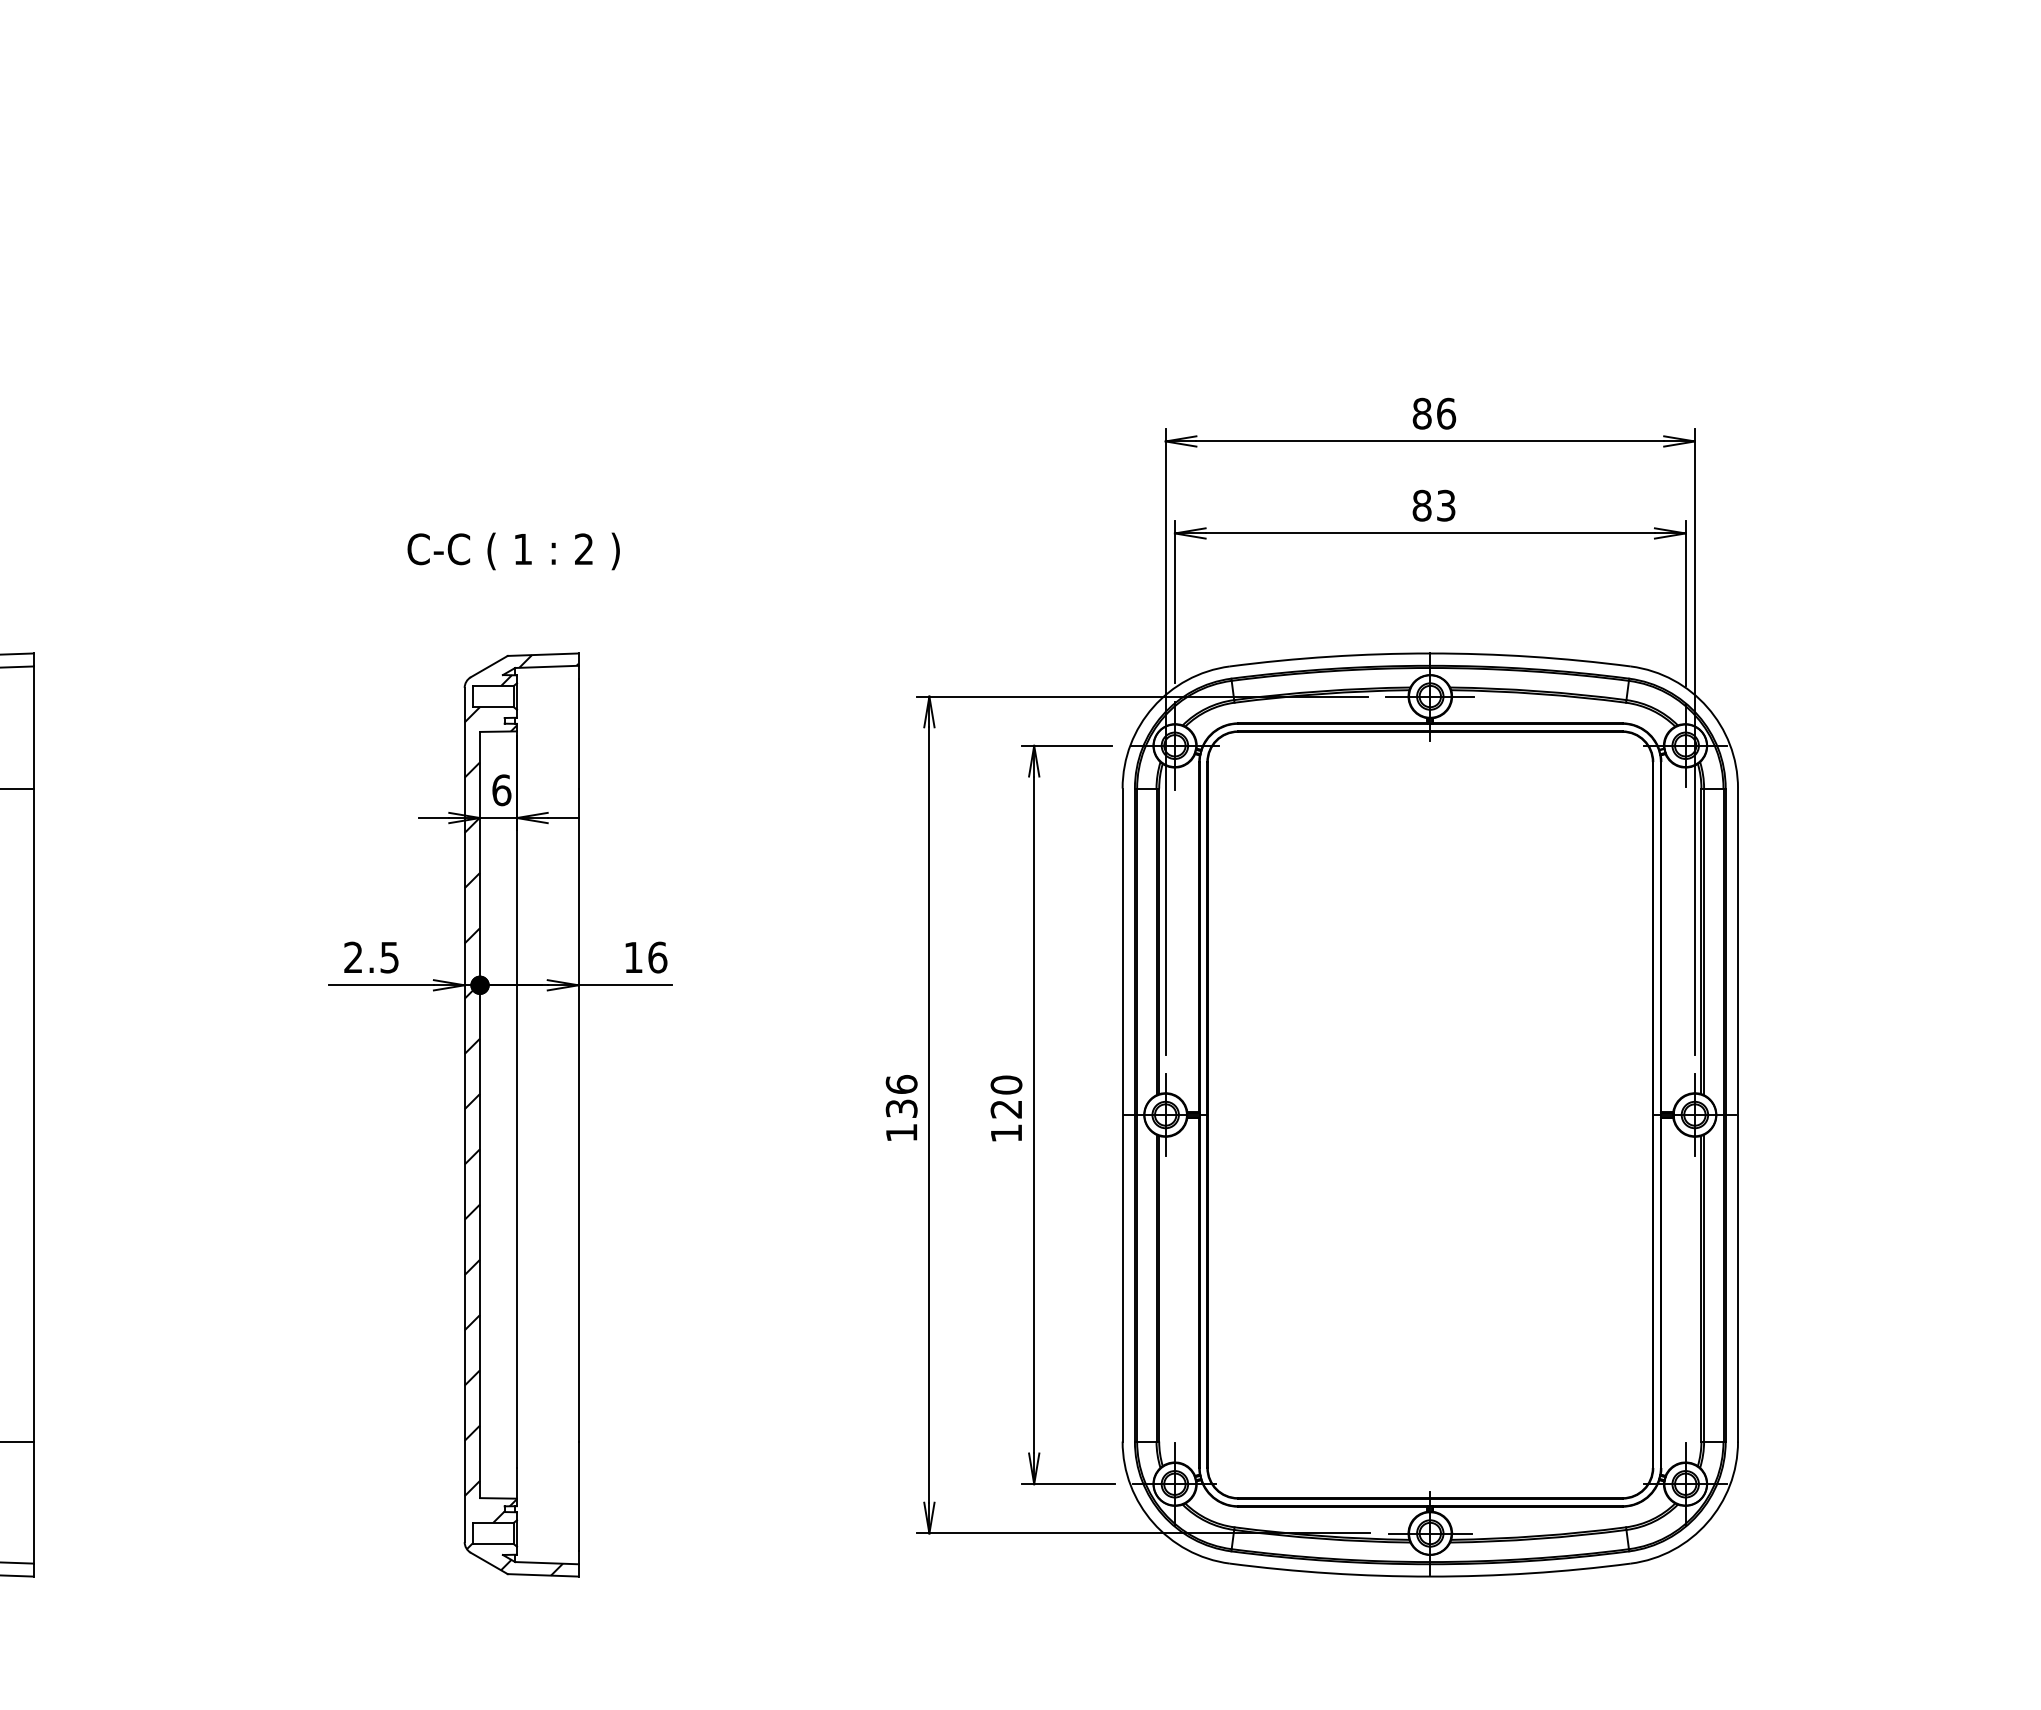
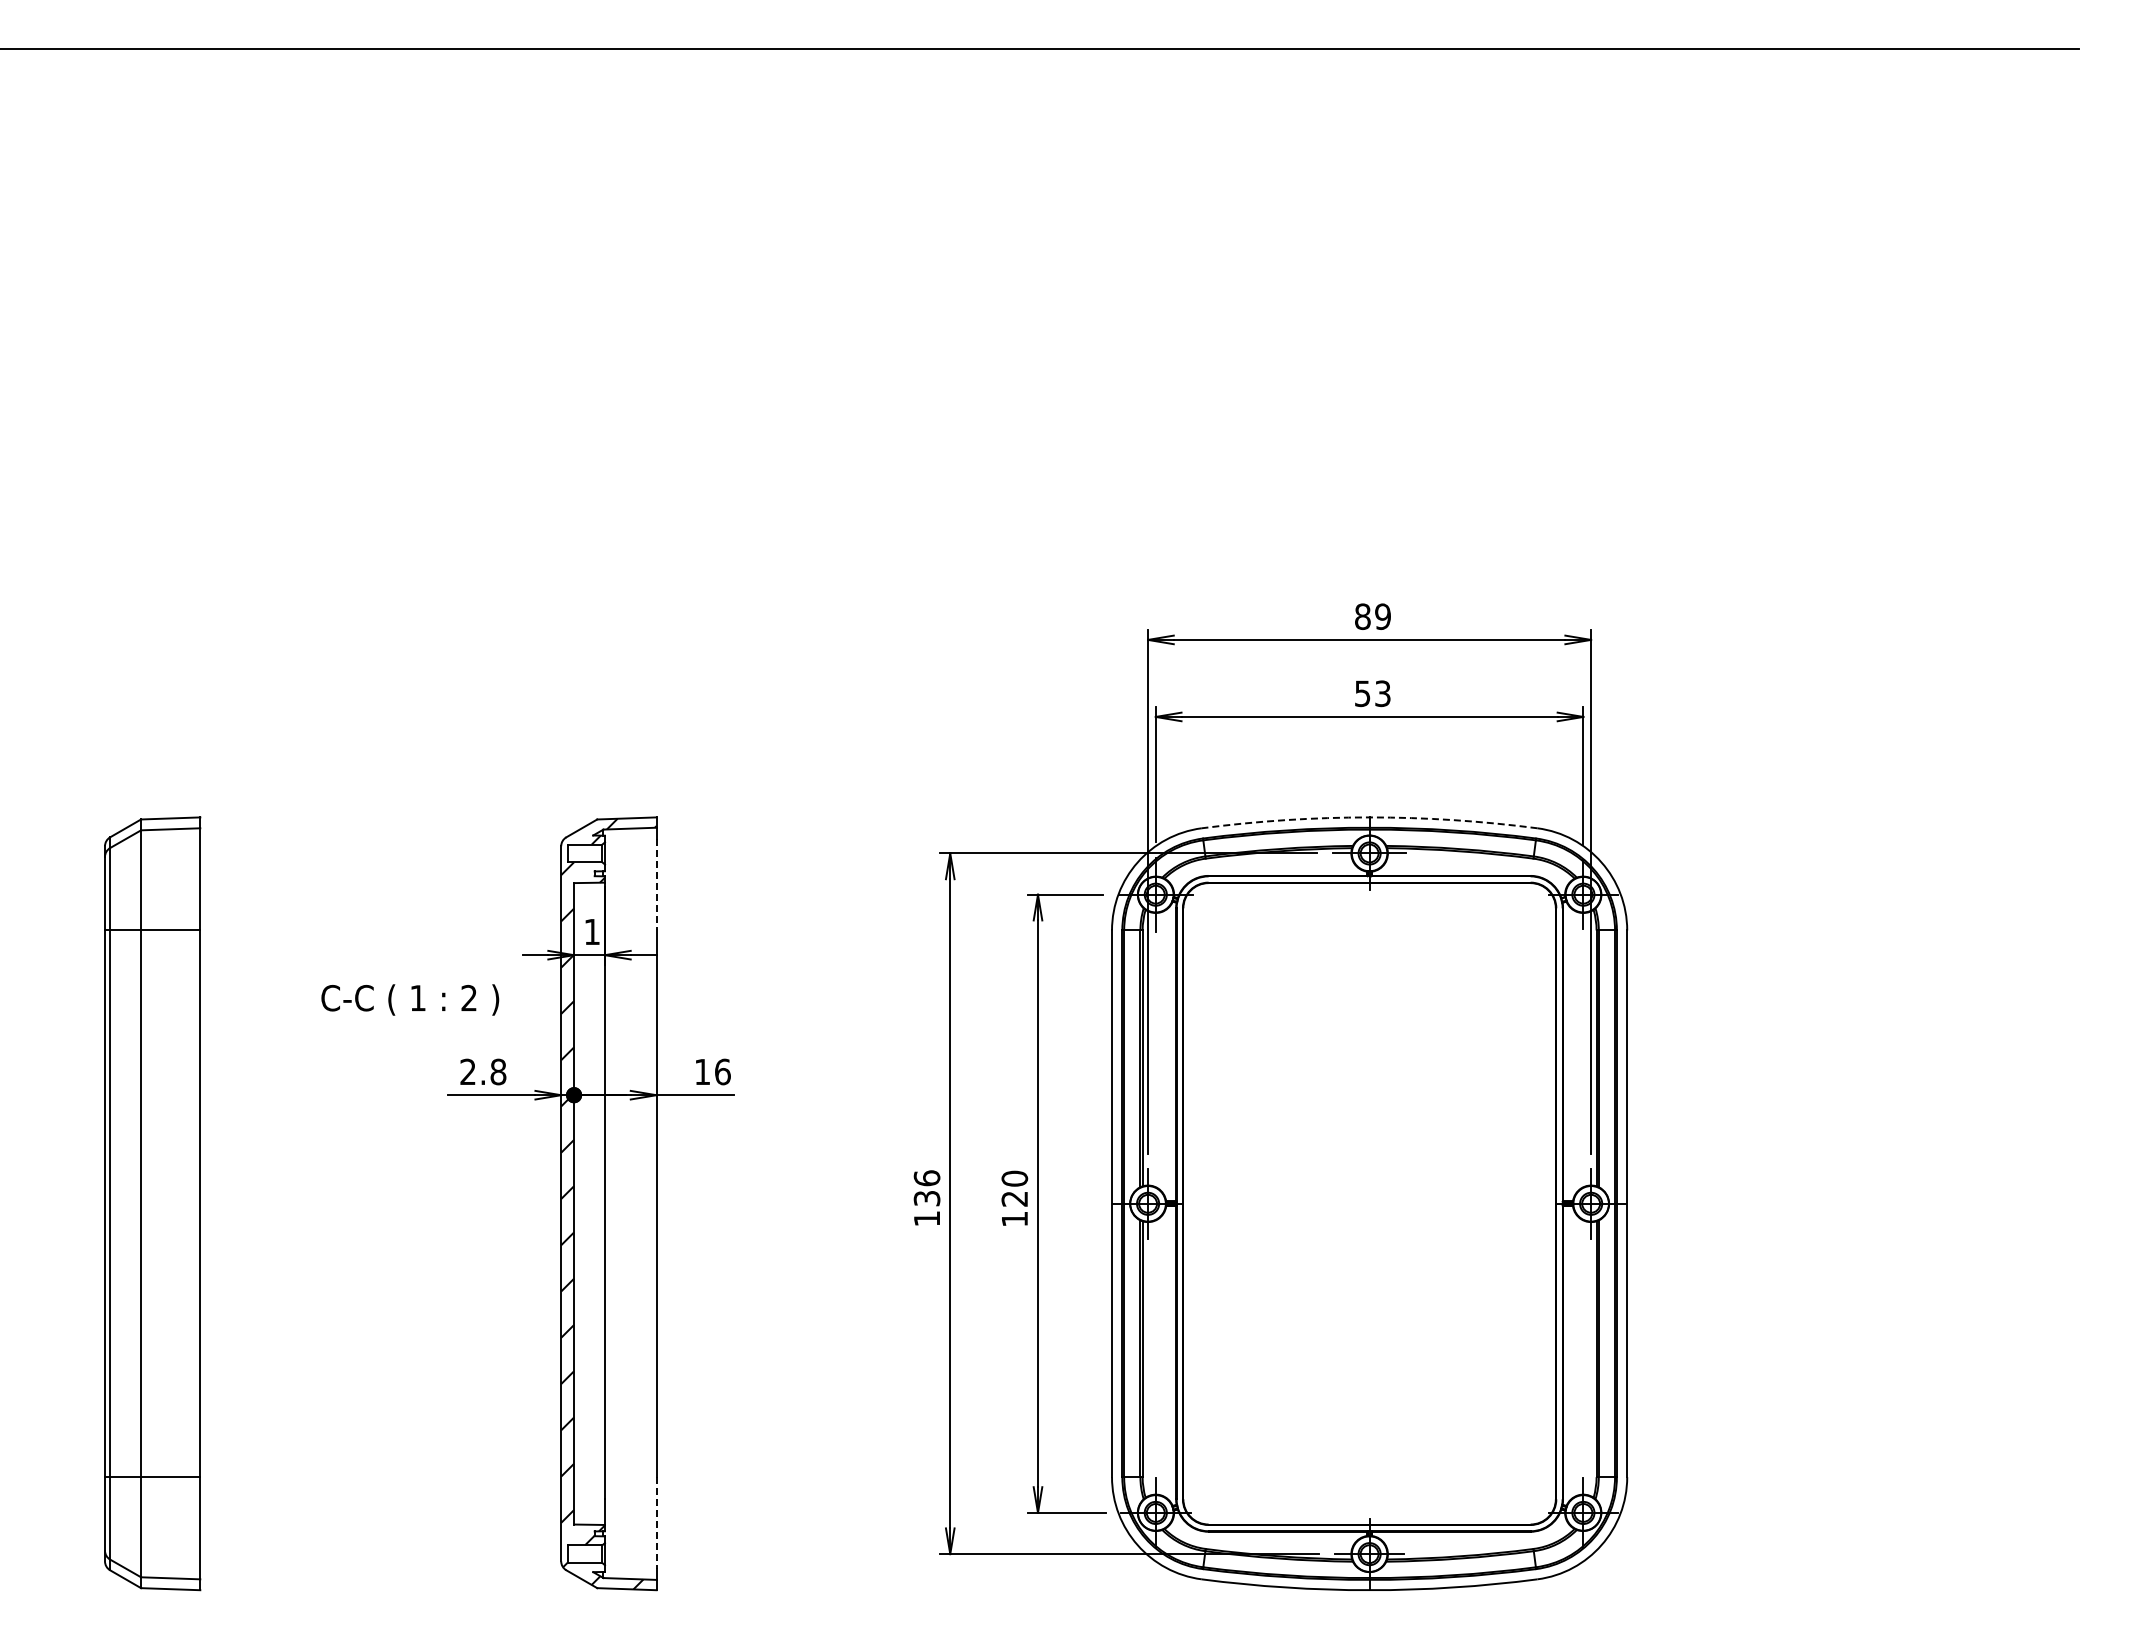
text: (1446, 413) -> (1383, 616), 86 -> 89
text: (1421, 505) -> (1362, 693), 83 -> 53
text: (513, 550) -> (410, 999), moved
arc: (1430, 653) -> (1369, 817), solid -> dashed
line: (578, 733) -> (656, 884), solid -> dashed
text: (502, 789) -> (592, 931), 6 -> 1
text: (389, 956) -> (498, 1071), 2.5 -> 2.8
line: (578, 1496) -> (656, 1523), solid -> dashed

